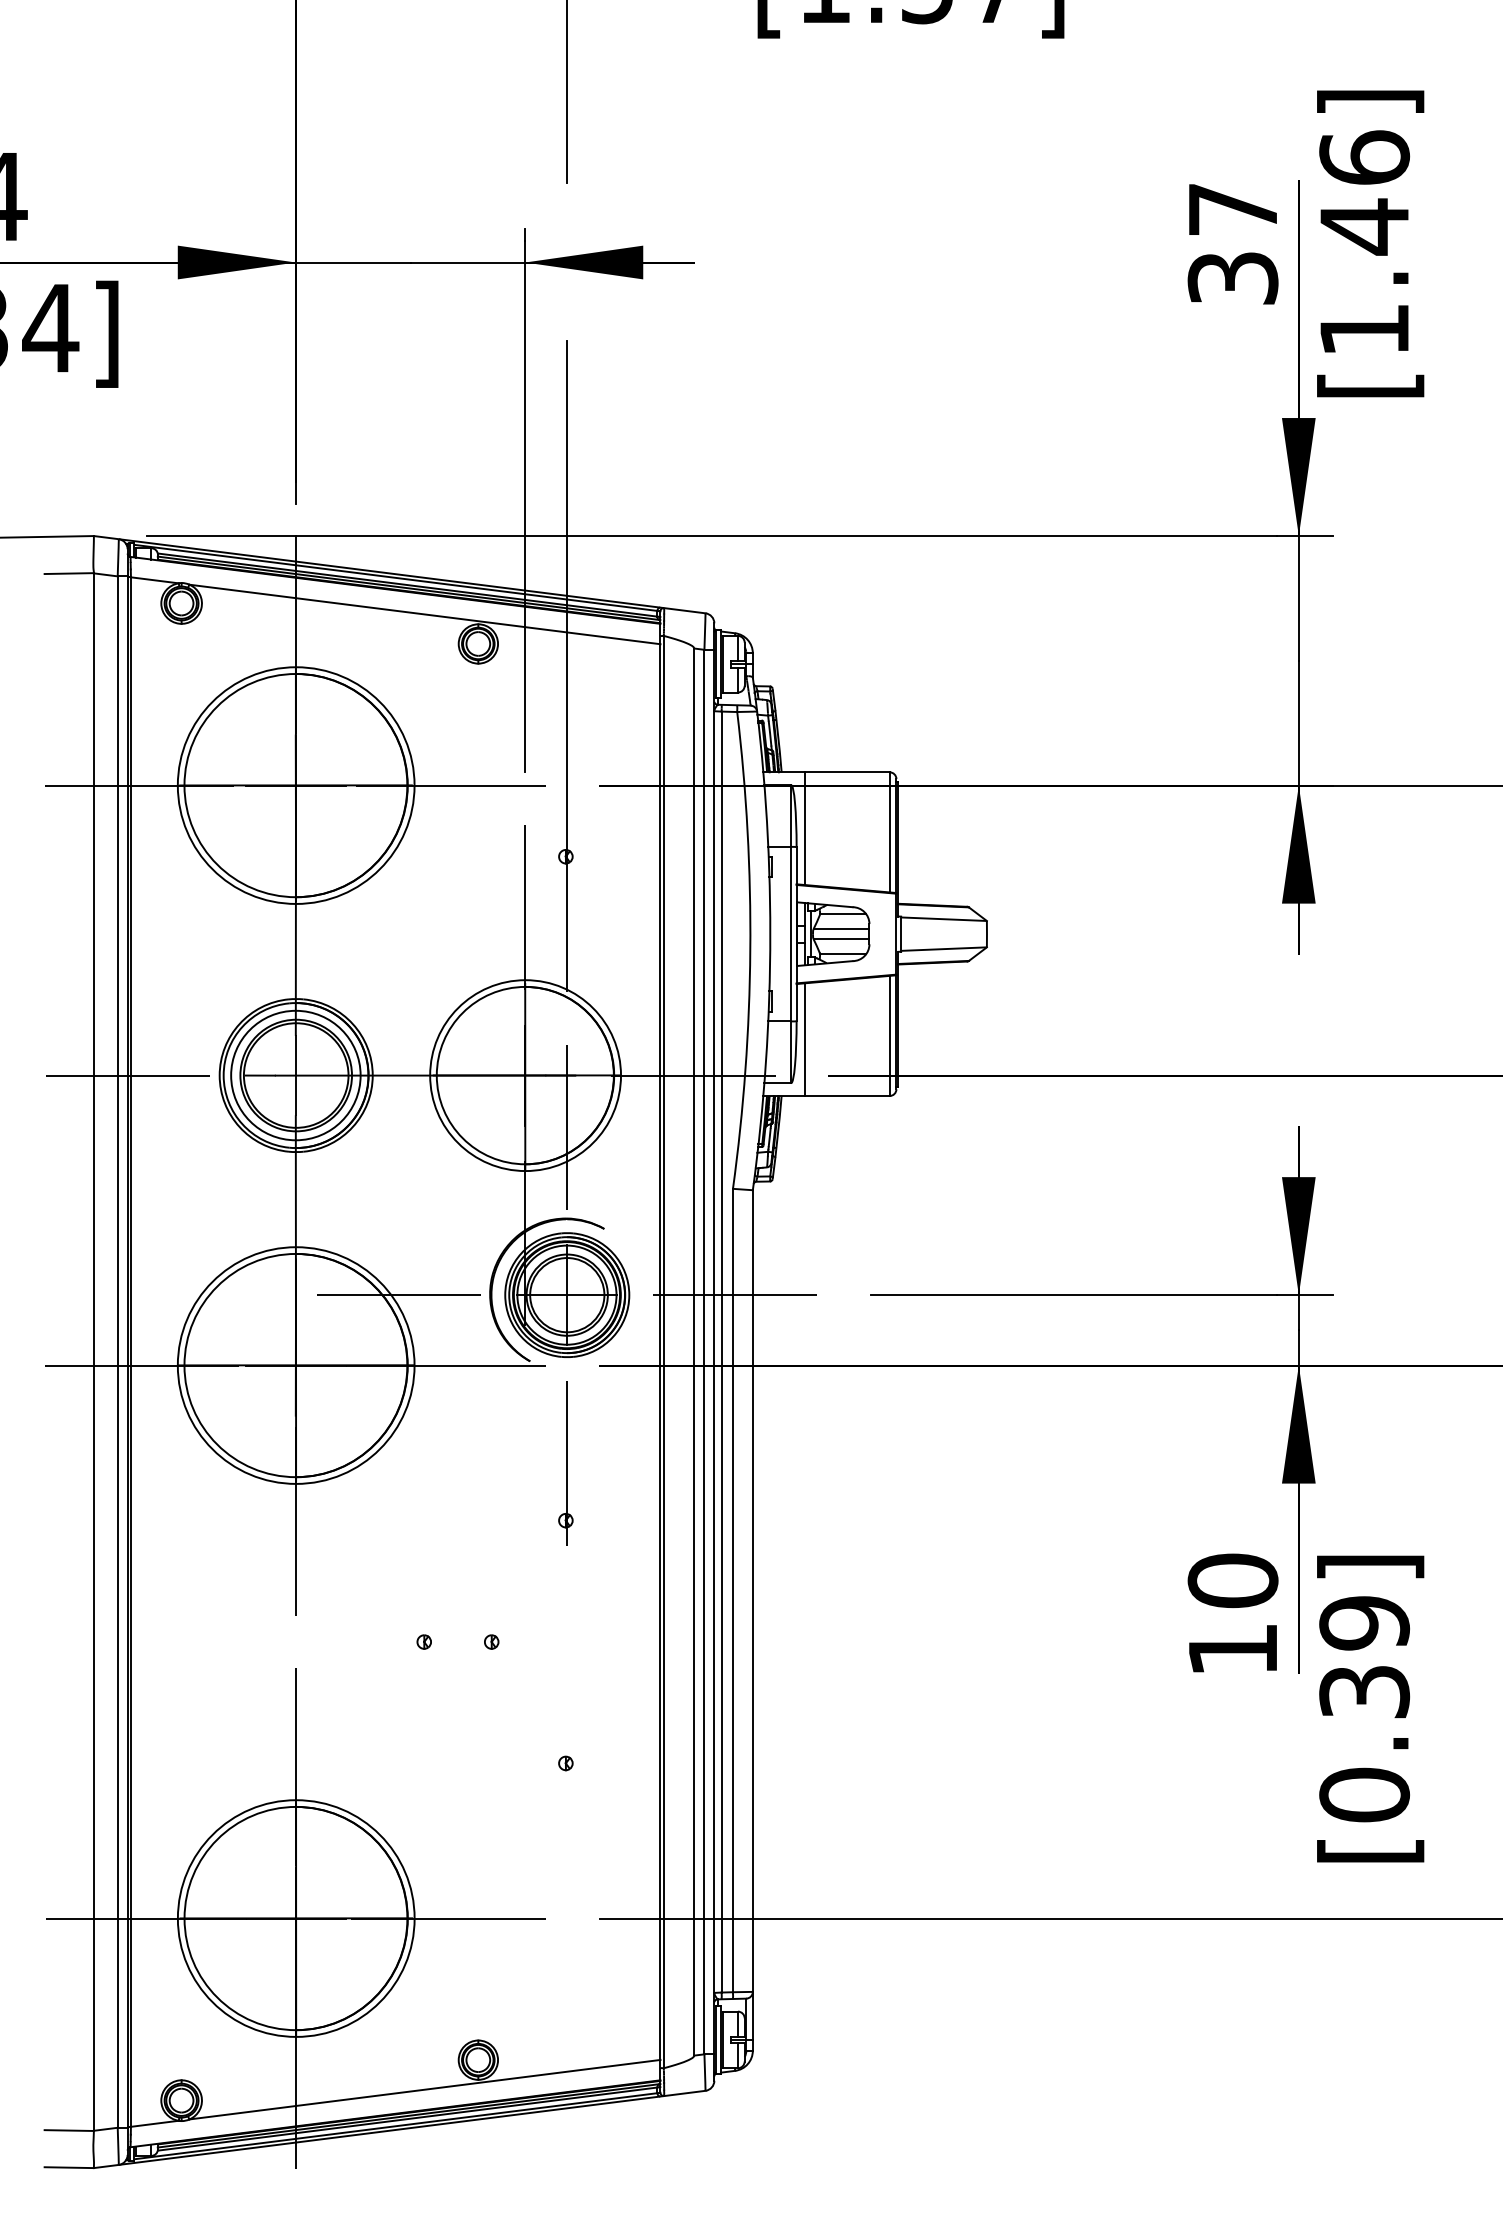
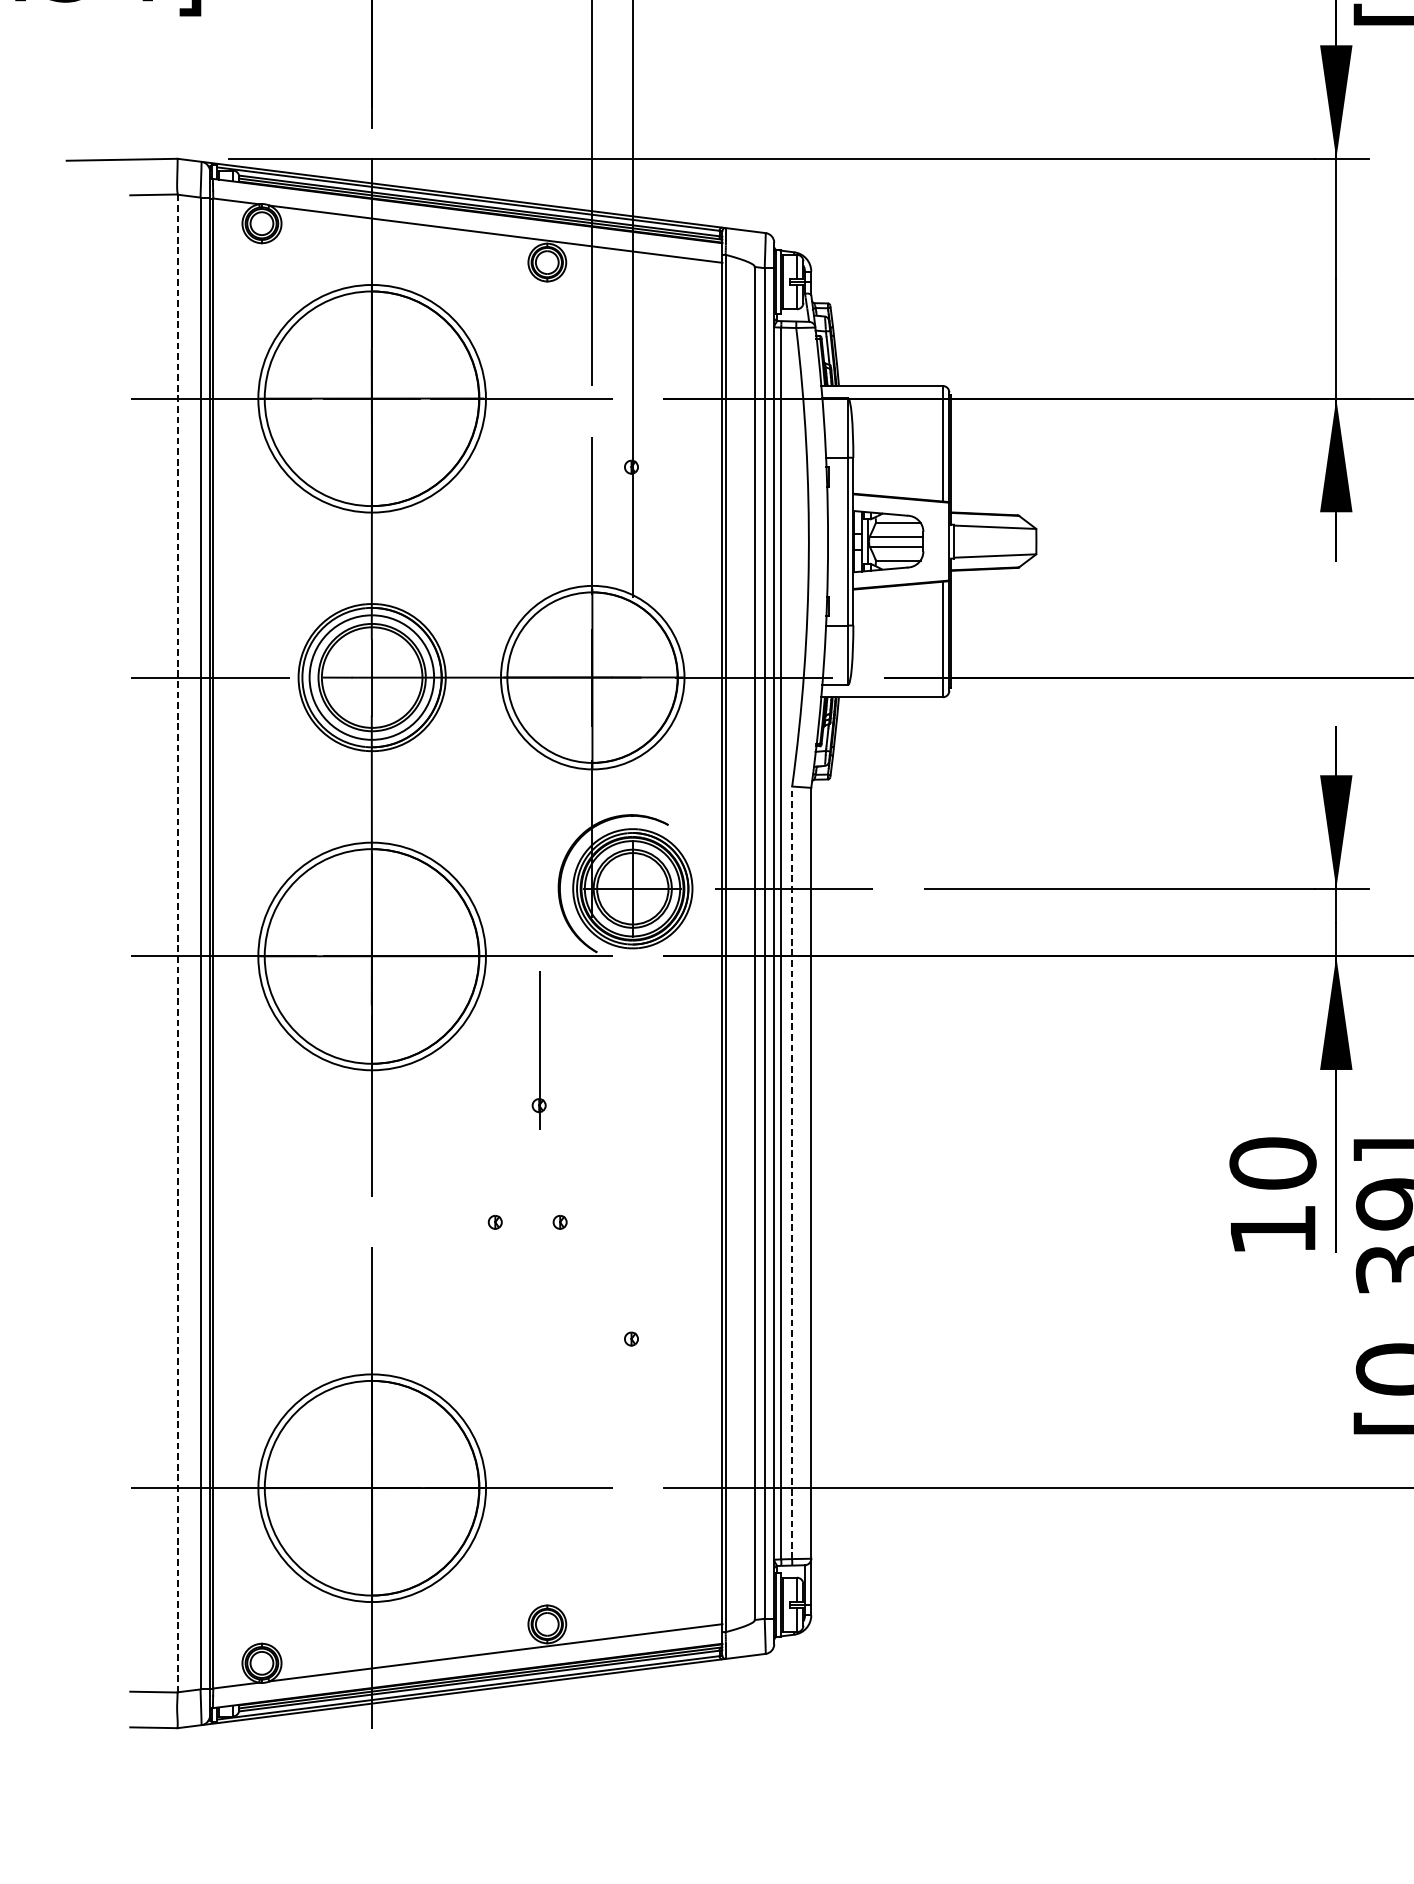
line: (804, 828) -> (860, 440), removed
line: (804, 1039) -> (860, 642), removed
line: (567, 1126) -> (633, 726), removed
line: (398, 1295) -> (470, 889), removed
line: (93, 1352) -> (177, 943), solid -> dashed
part: (565, 1463) -> (538, 1050), moved
line: (732, 1590) -> (791, 1172), solid -> dashed

